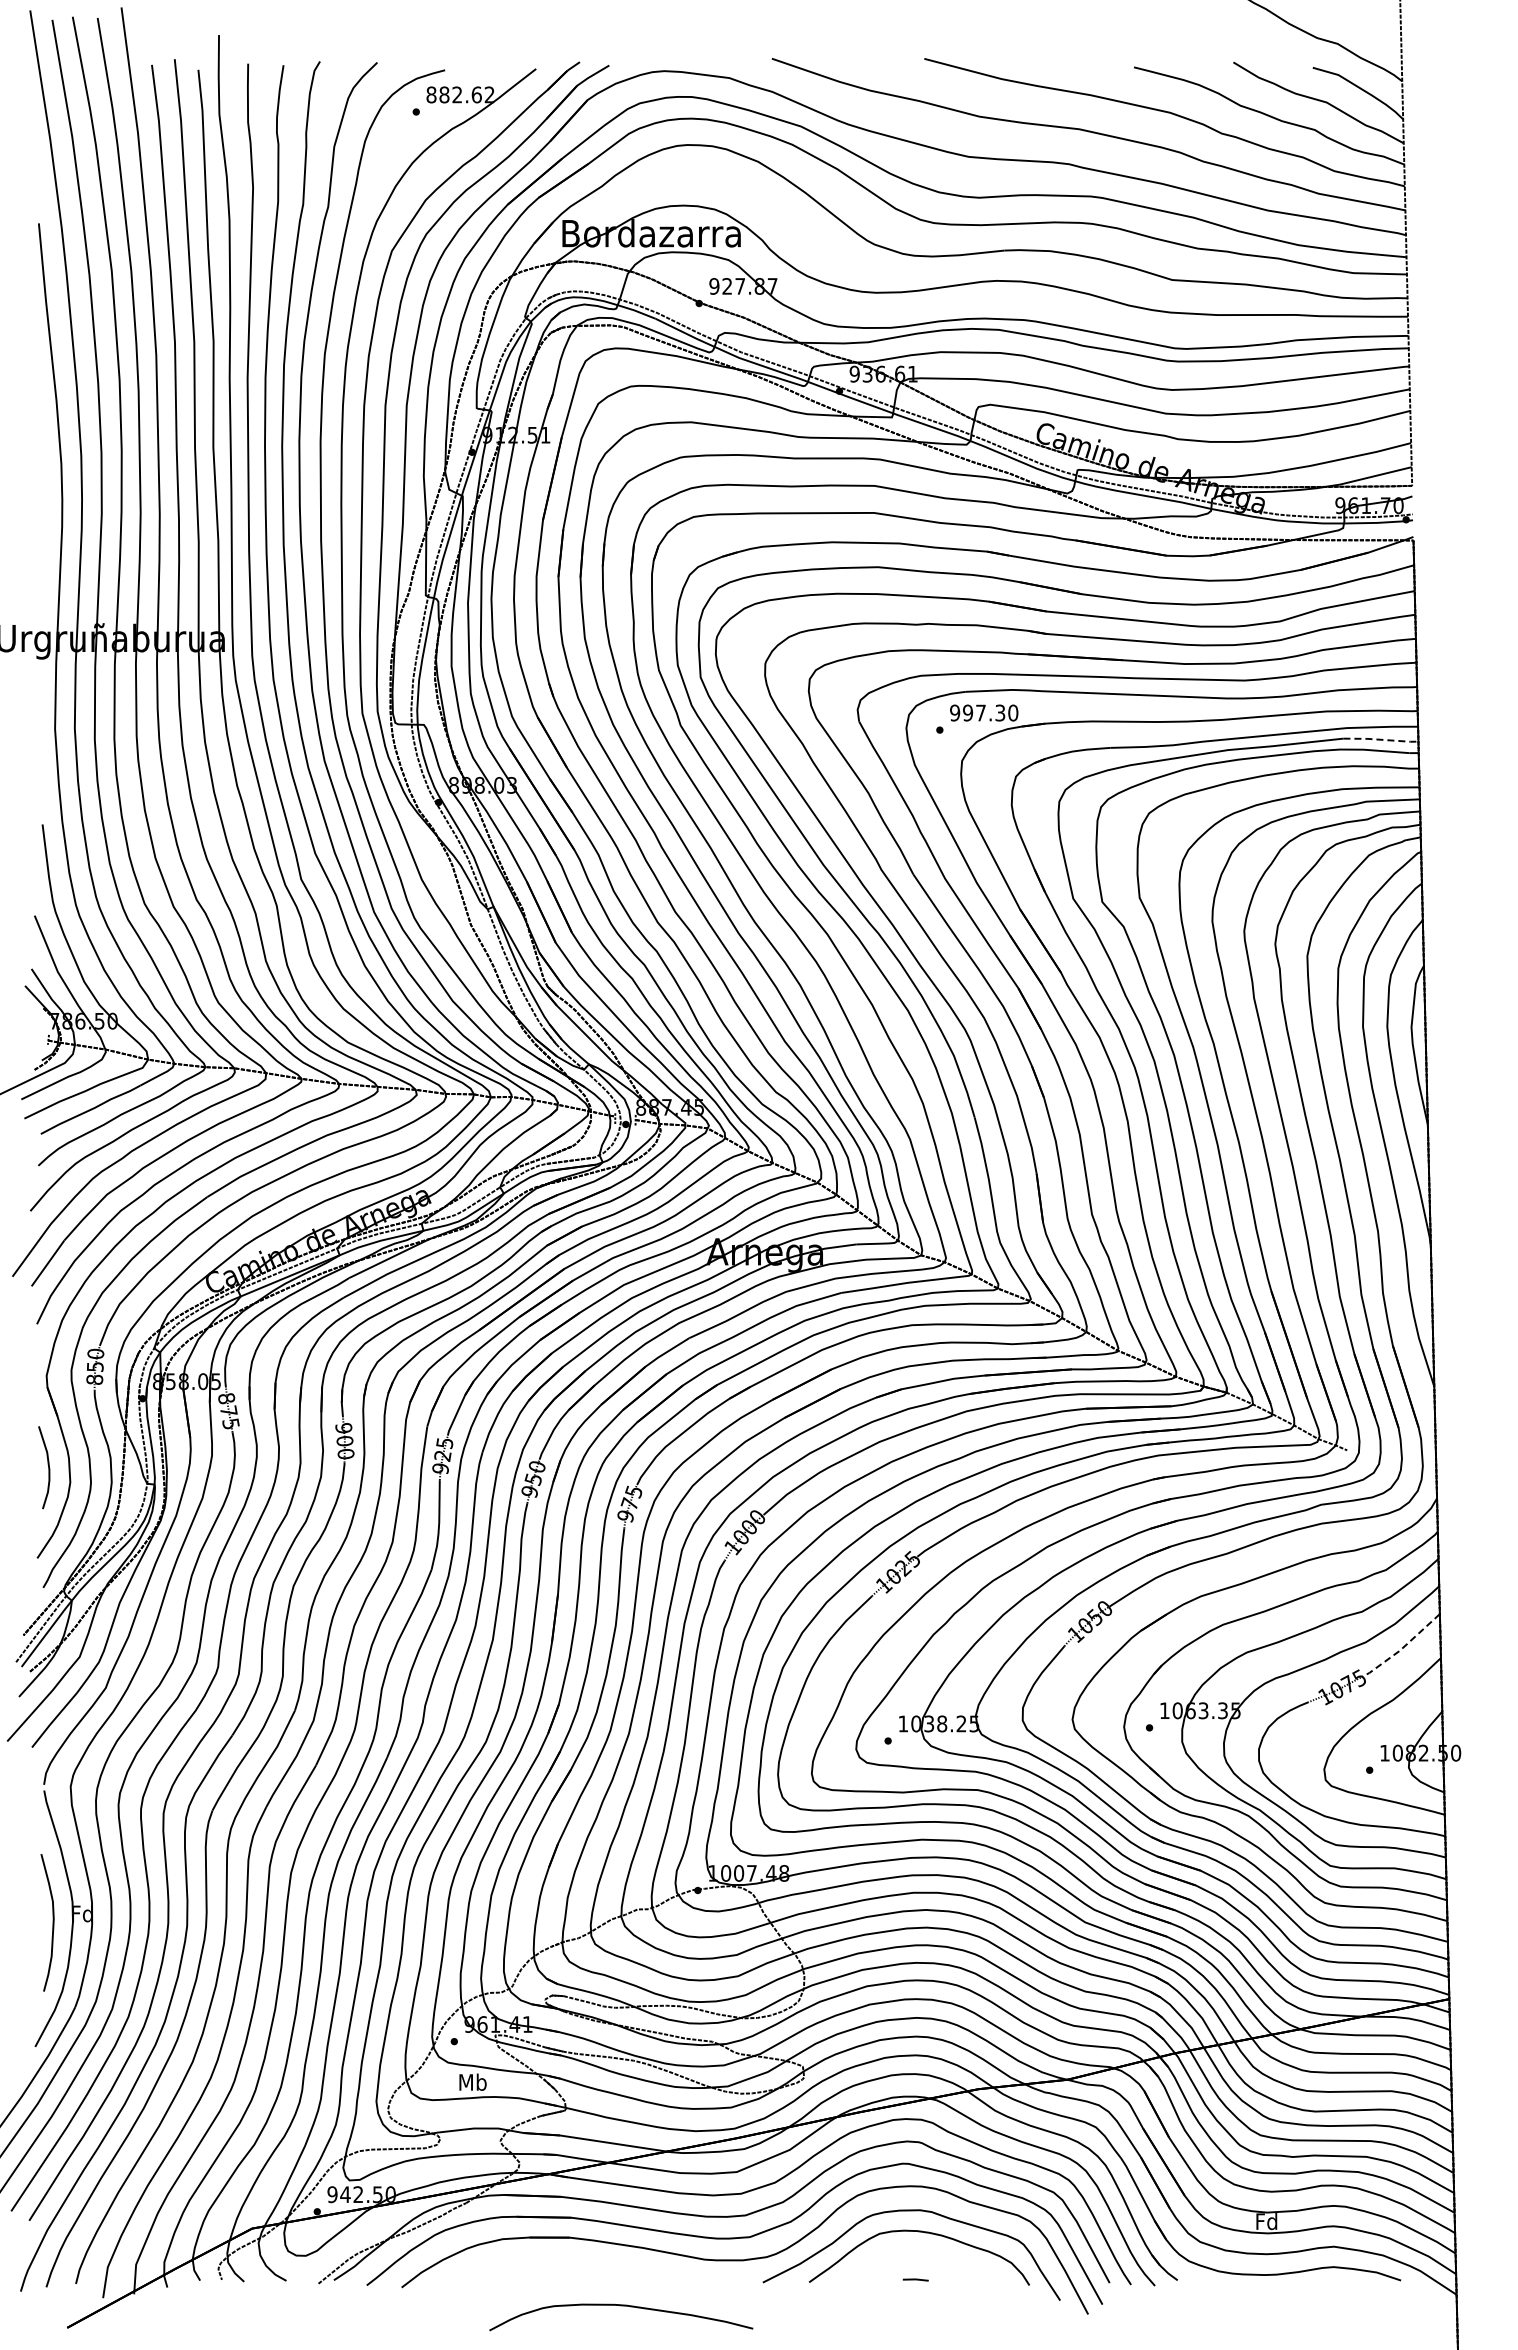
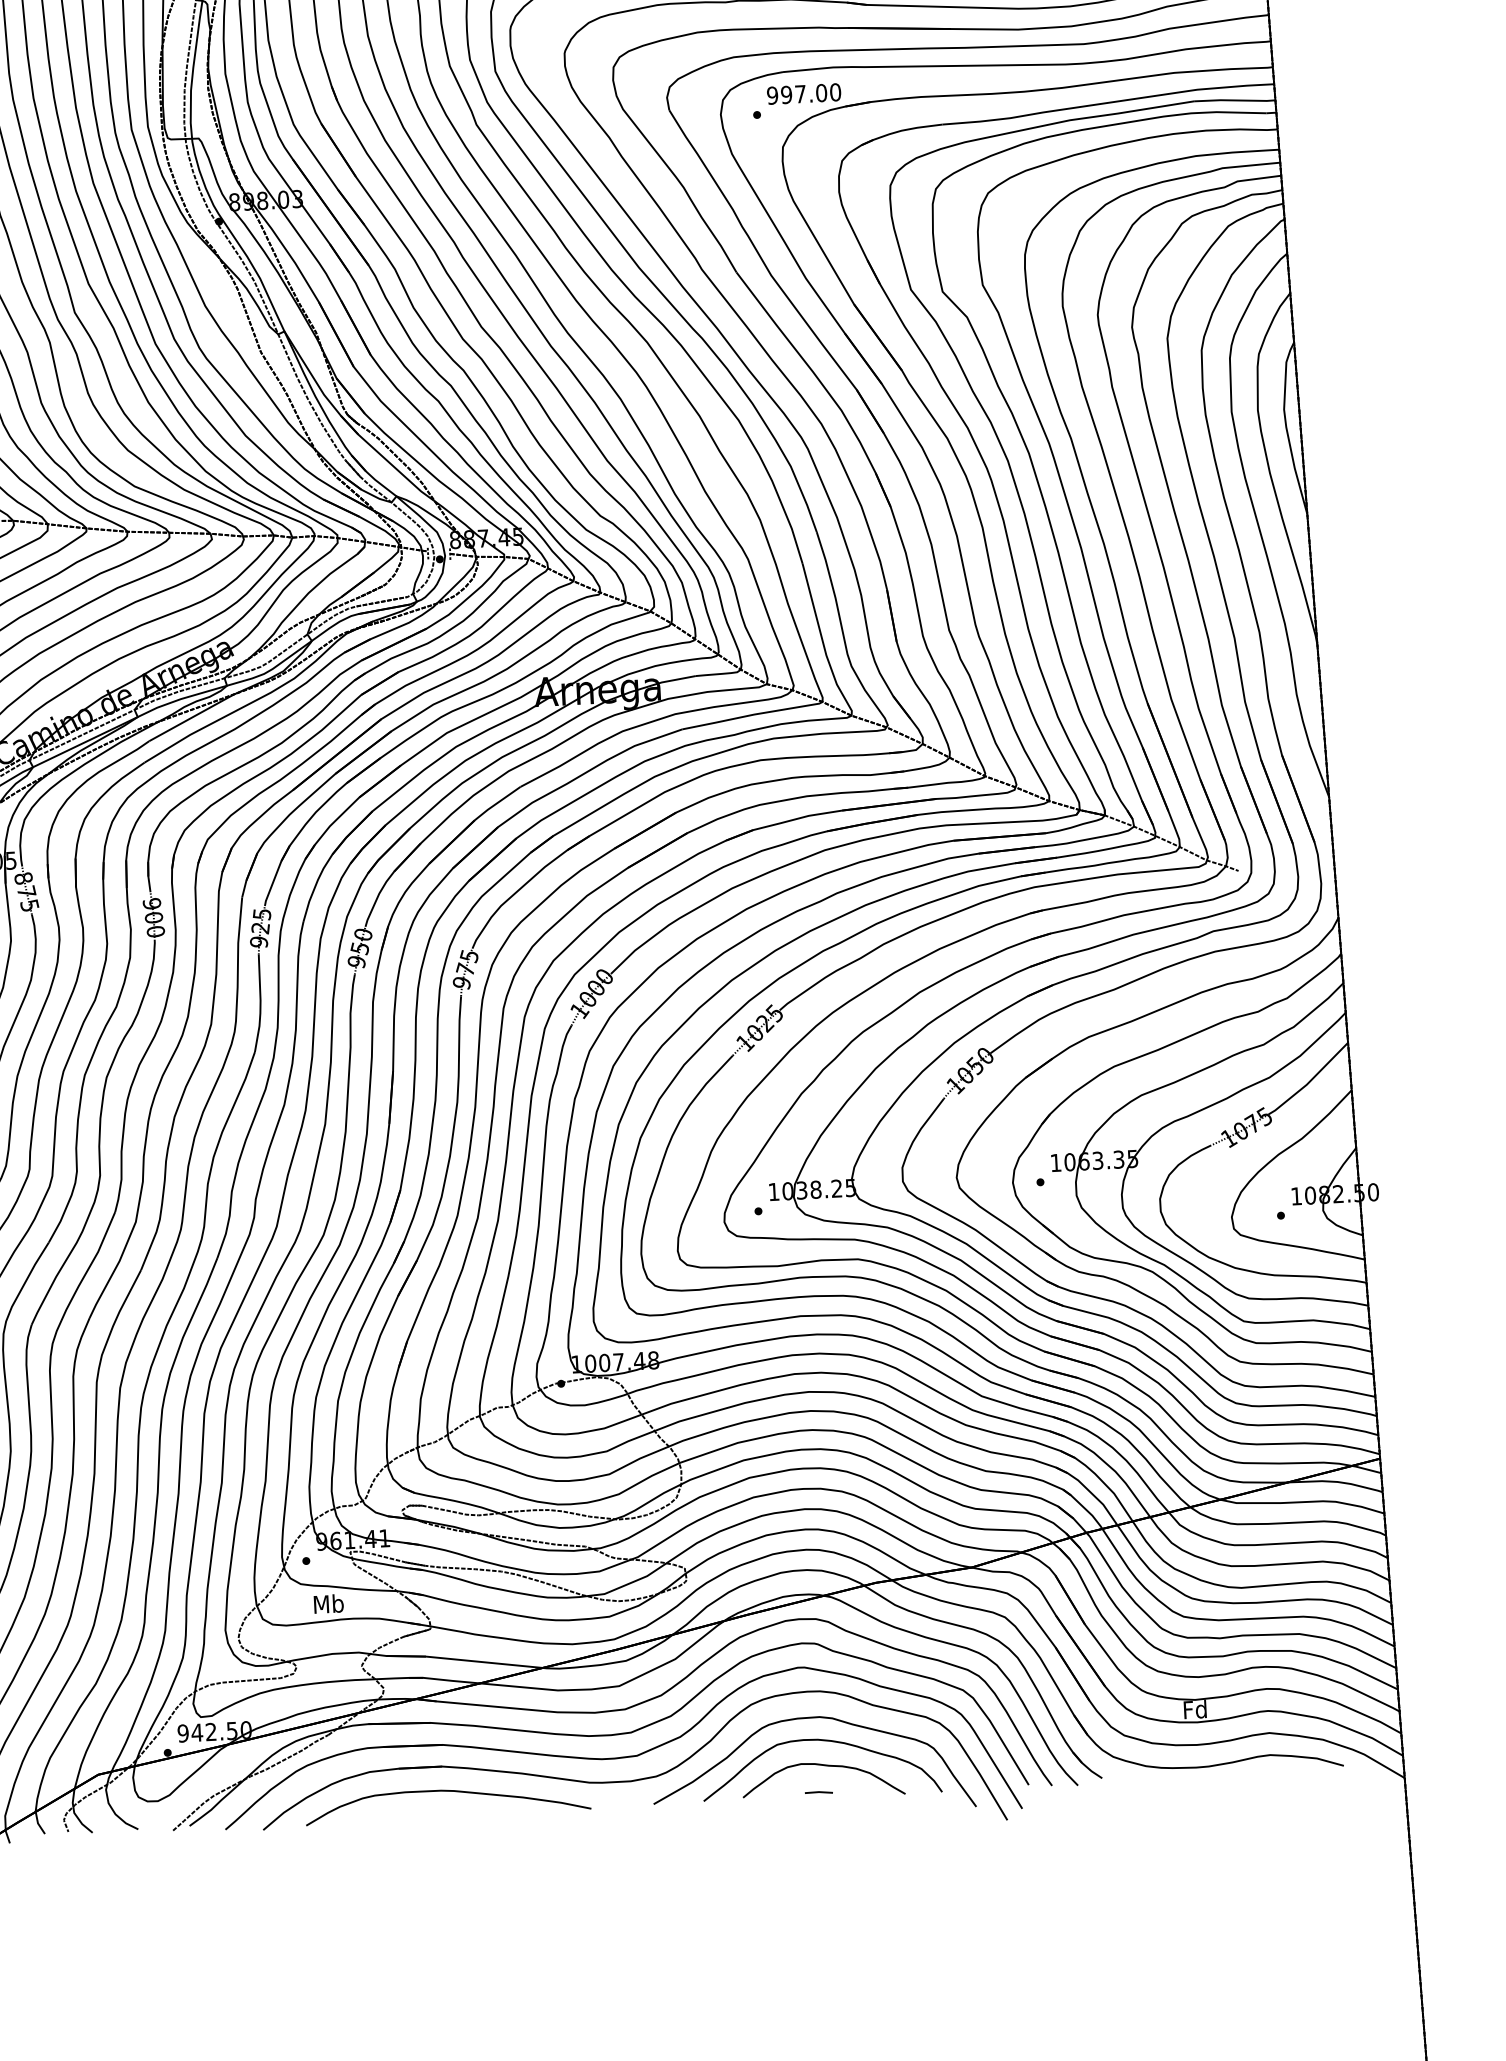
text: (1000, 712) -> (821, 92), 997.30 -> 997.00
line: (1380, 739) -> (1234, 100), dashed -> solid
line: (1401, 1648) -> (1308, 1082), dashed -> solid
curve: (924, 2256) -> (827, 1766), added
curve: (621, 2306) -> (447, 1792), moved

